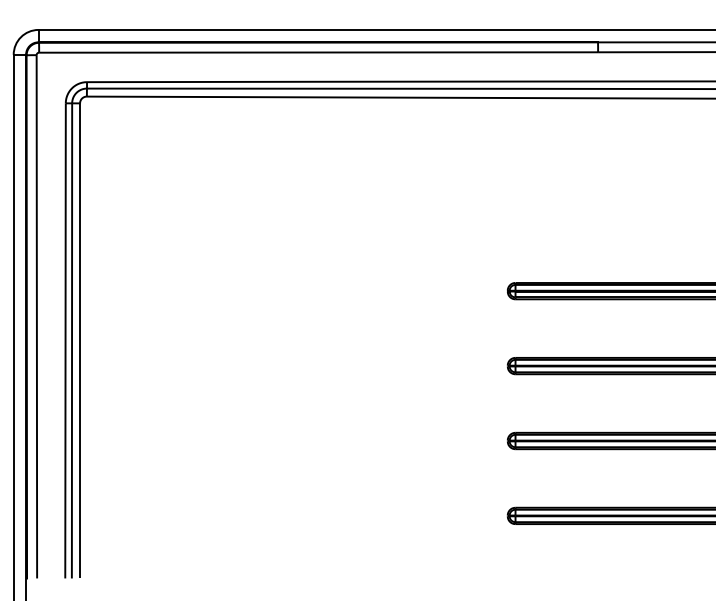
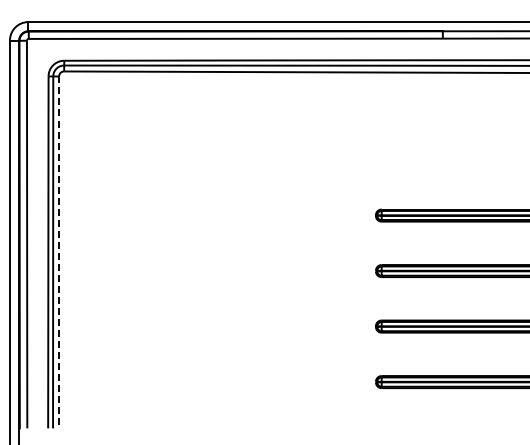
line: (80, 338) -> (59, 250), solid -> dashed

